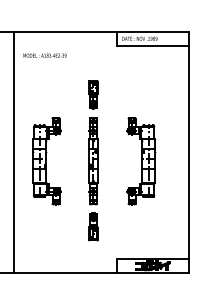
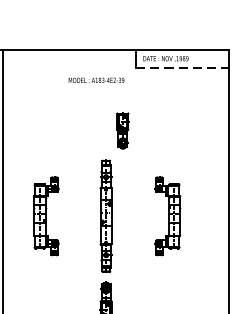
line: (153, 45) -> (183, 67), solid -> dashed
text: (44, 55) -> (95, 80), moved
part: (93, 94) -> (122, 130), moved
part: (46, 161) -> (45, 216), size x0.7
part: (141, 161) -> (167, 216), size x0.7

